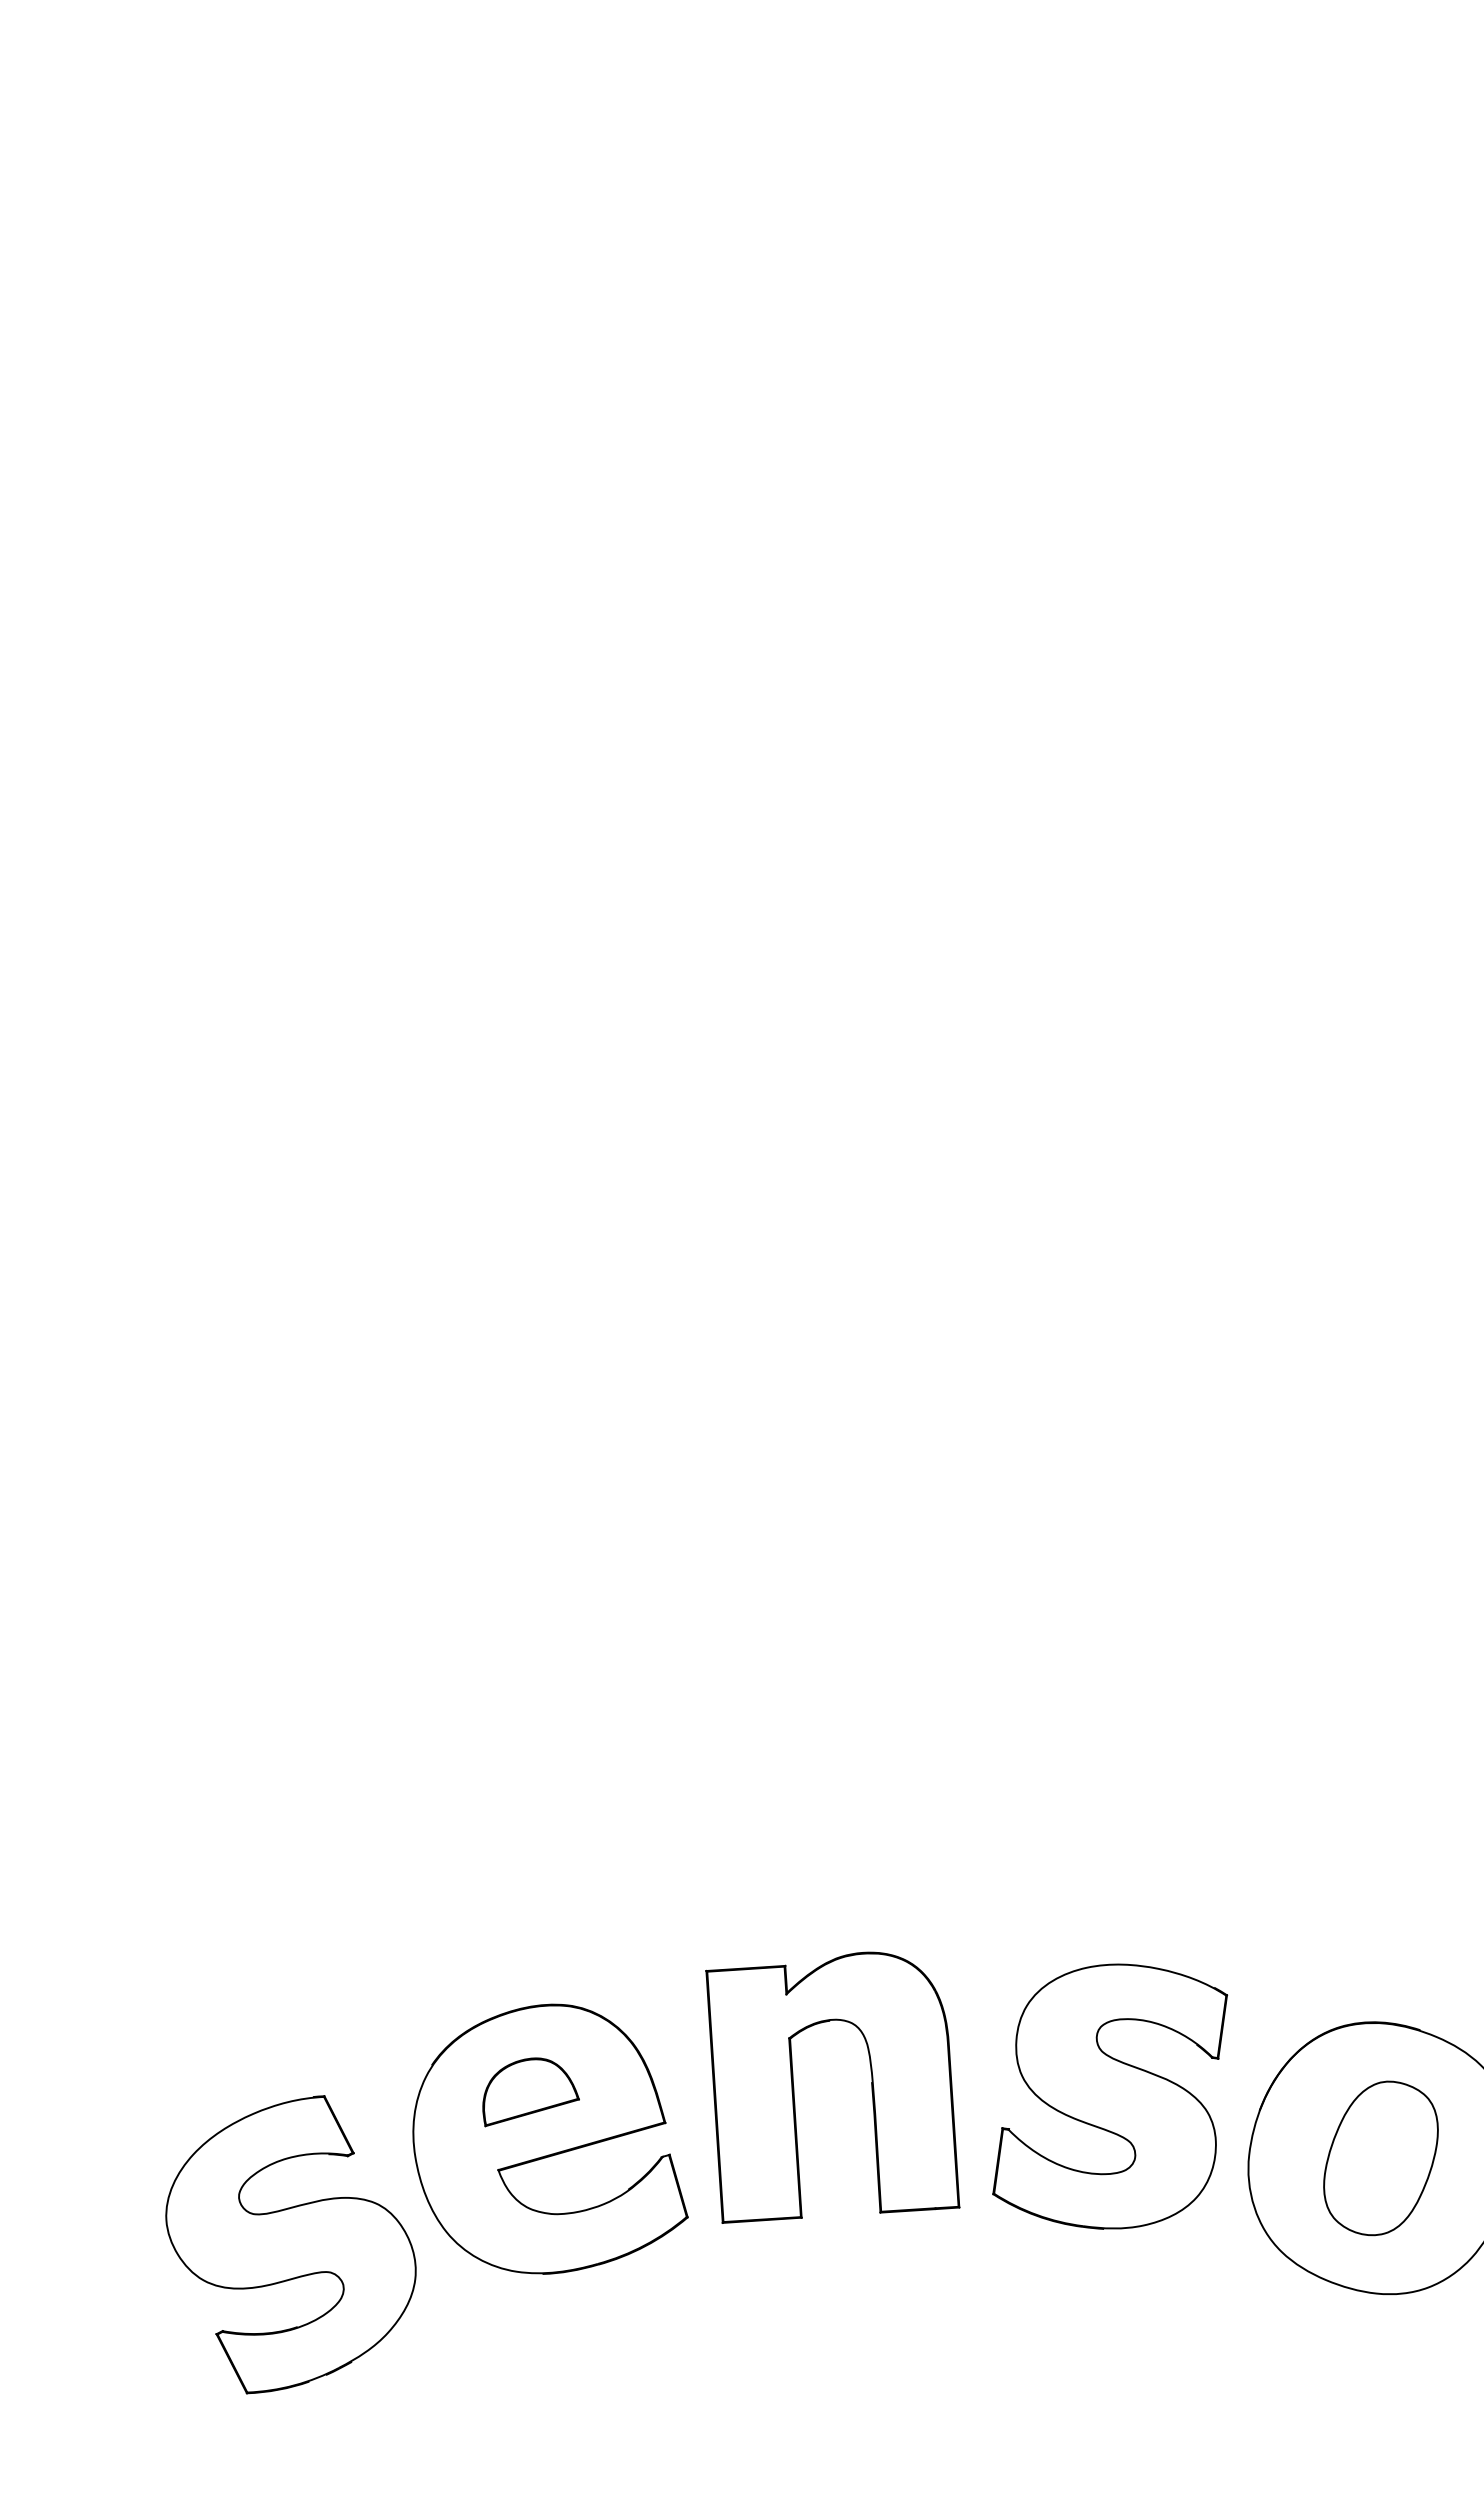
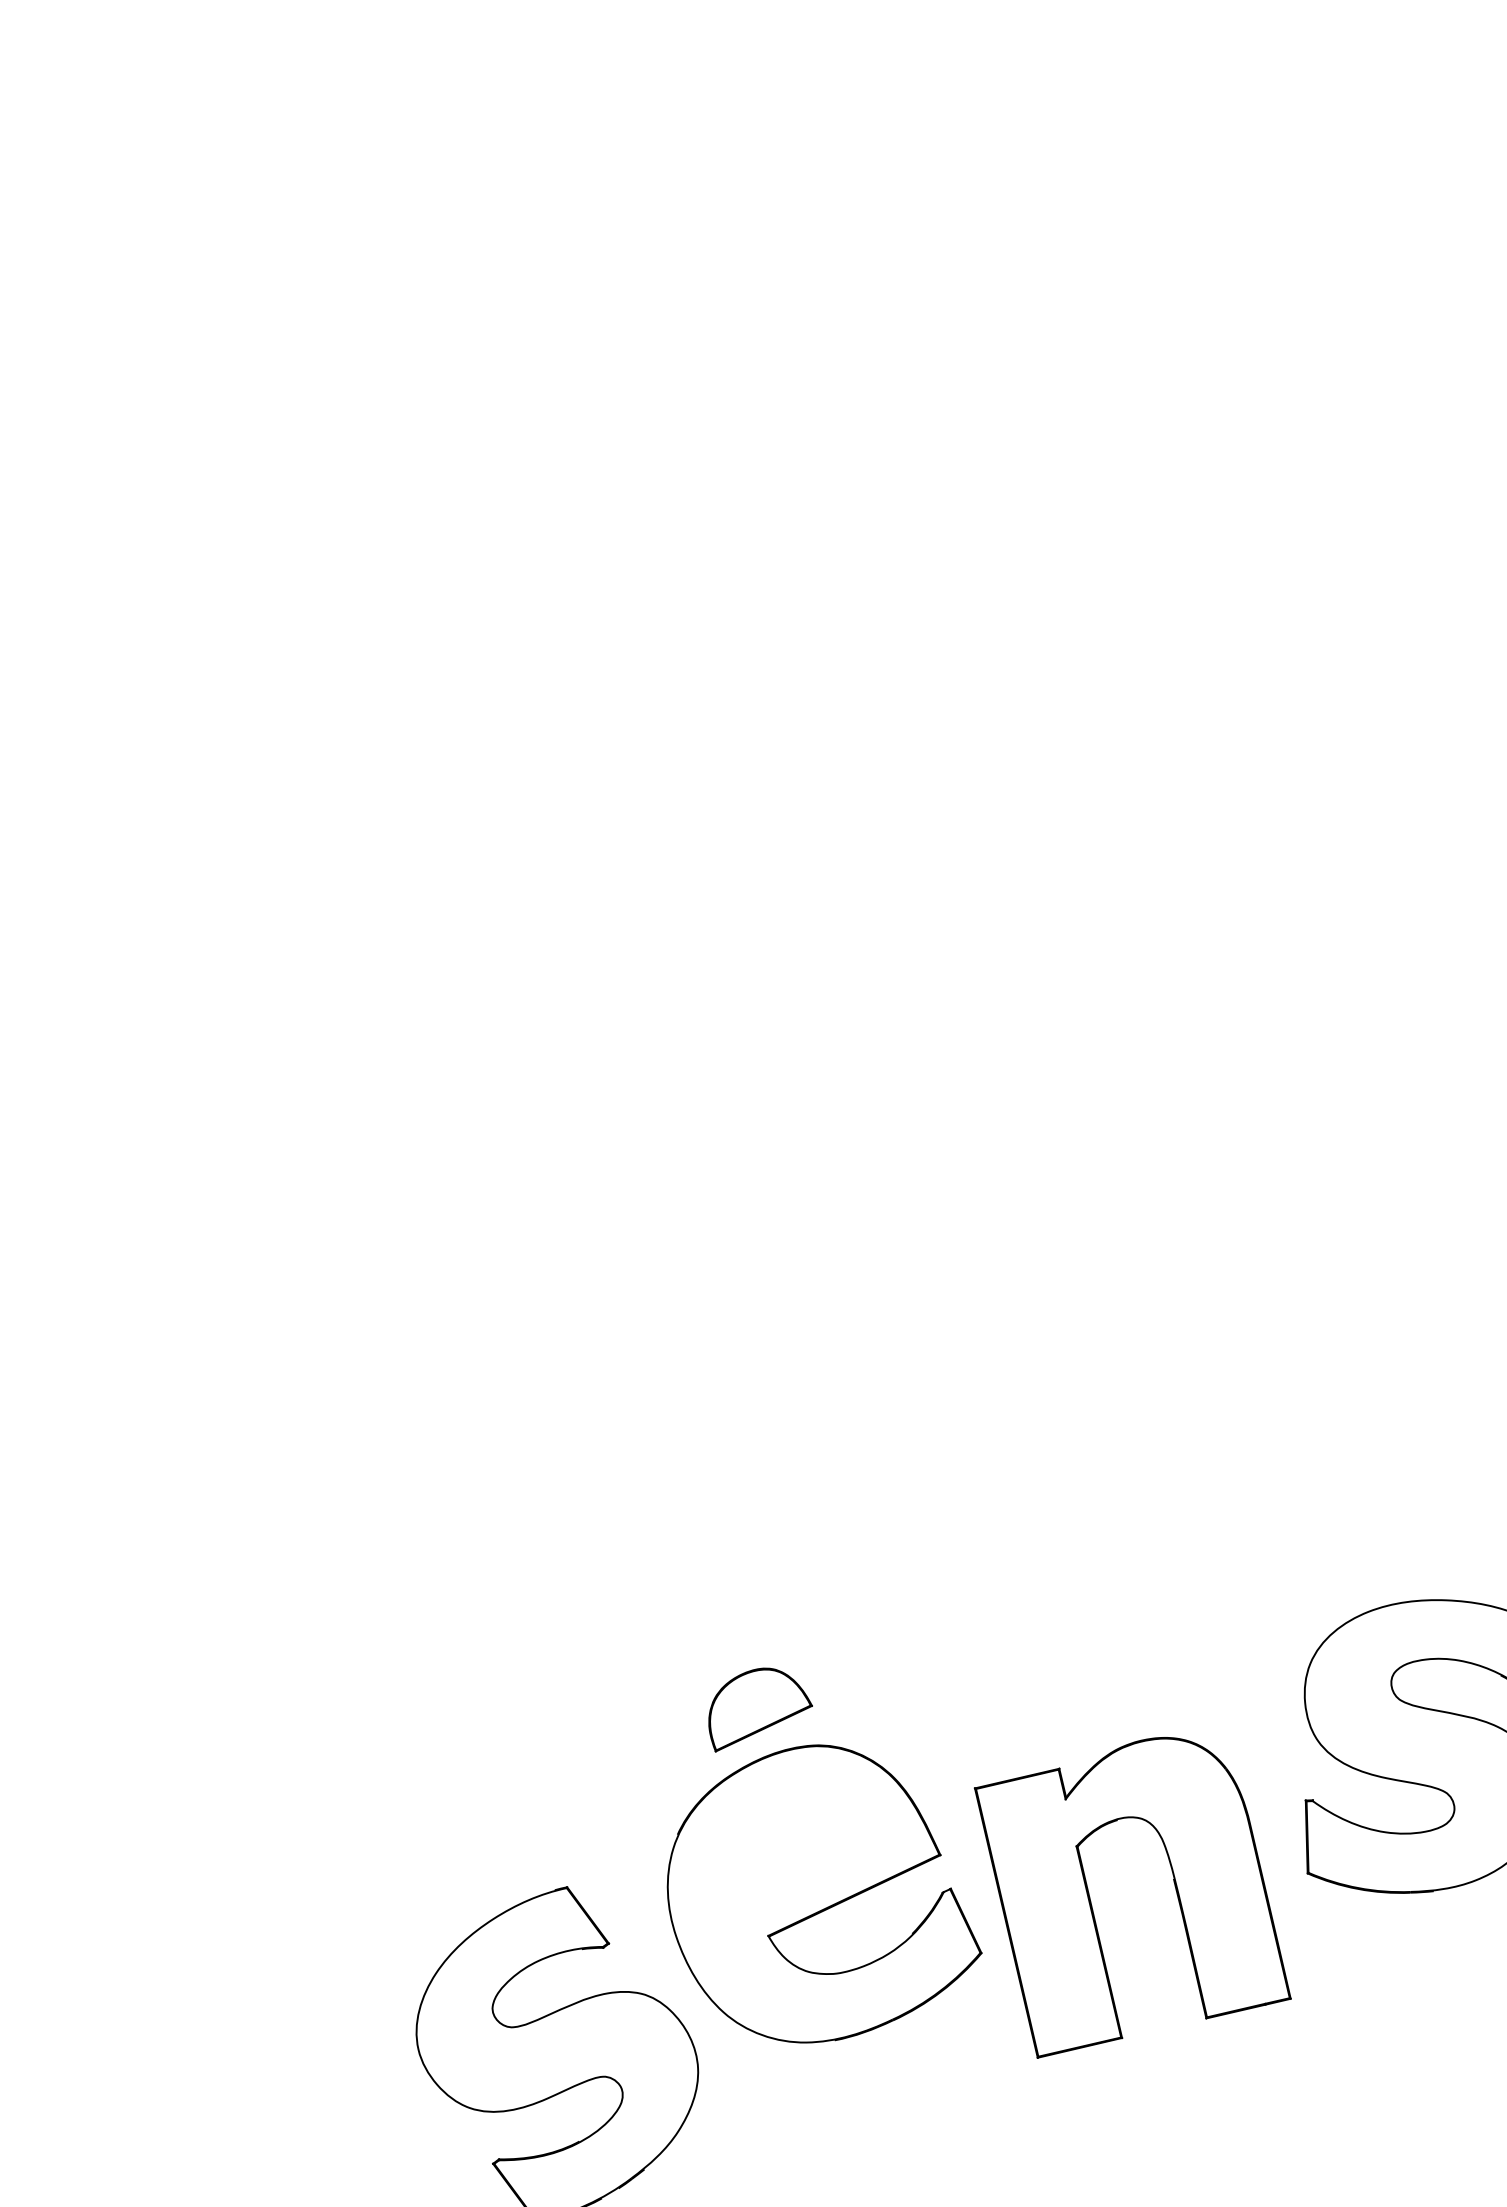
part: (794, 2087) -> (1091, 1898), moved
part: (530, 2092) -> (758, 1707), moved

